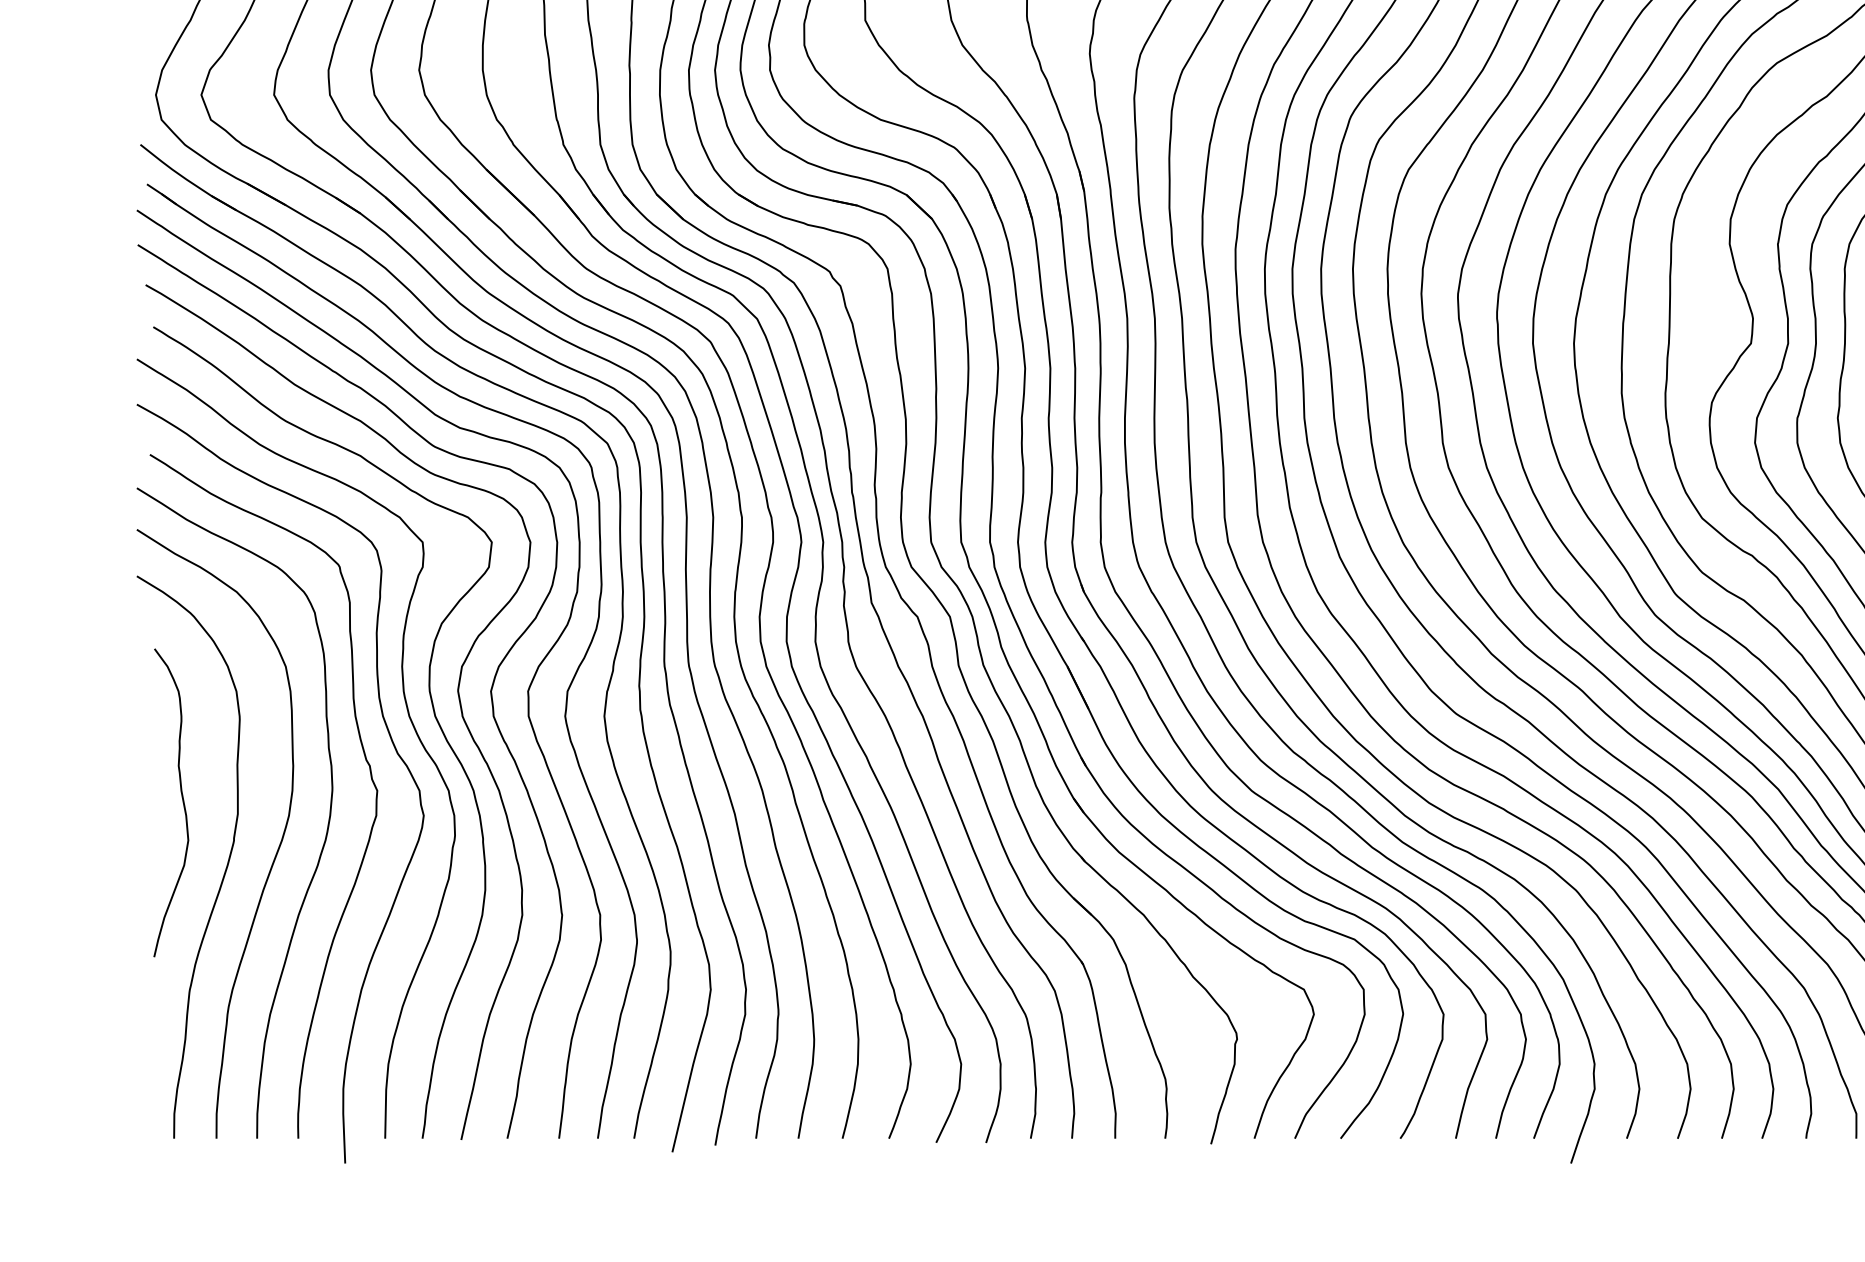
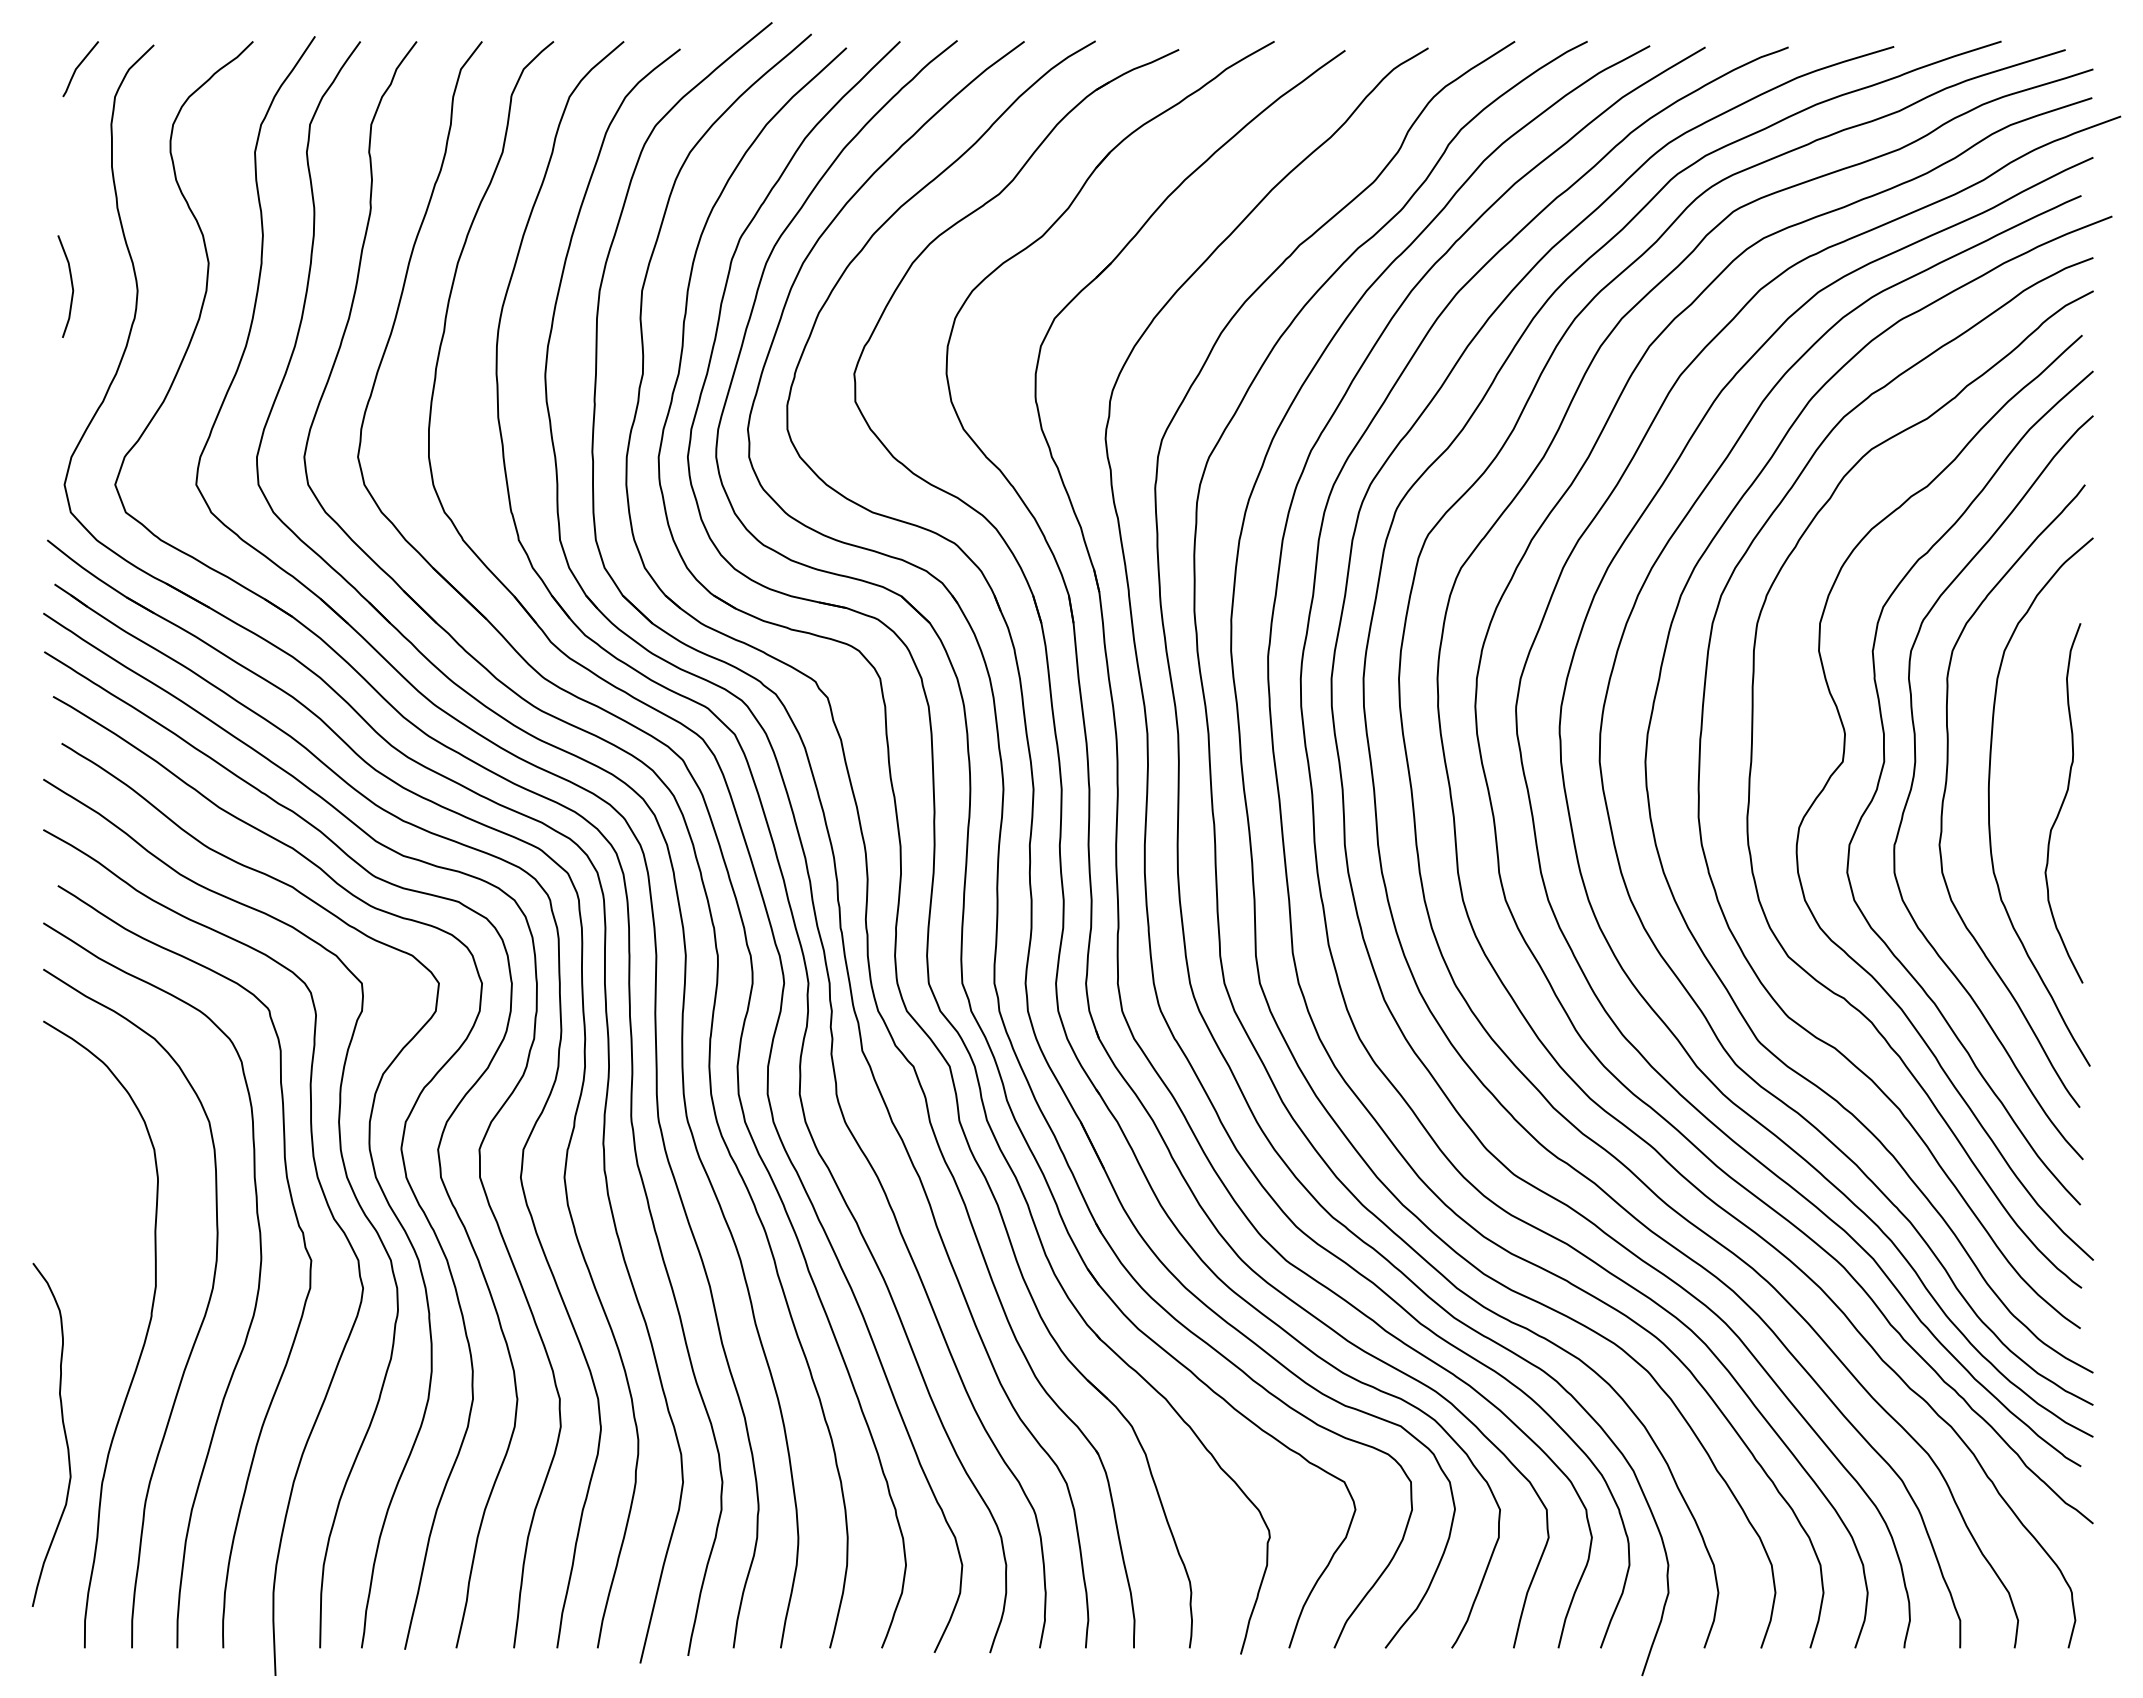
curve: (181, 798) -> (63, 1430), moved

